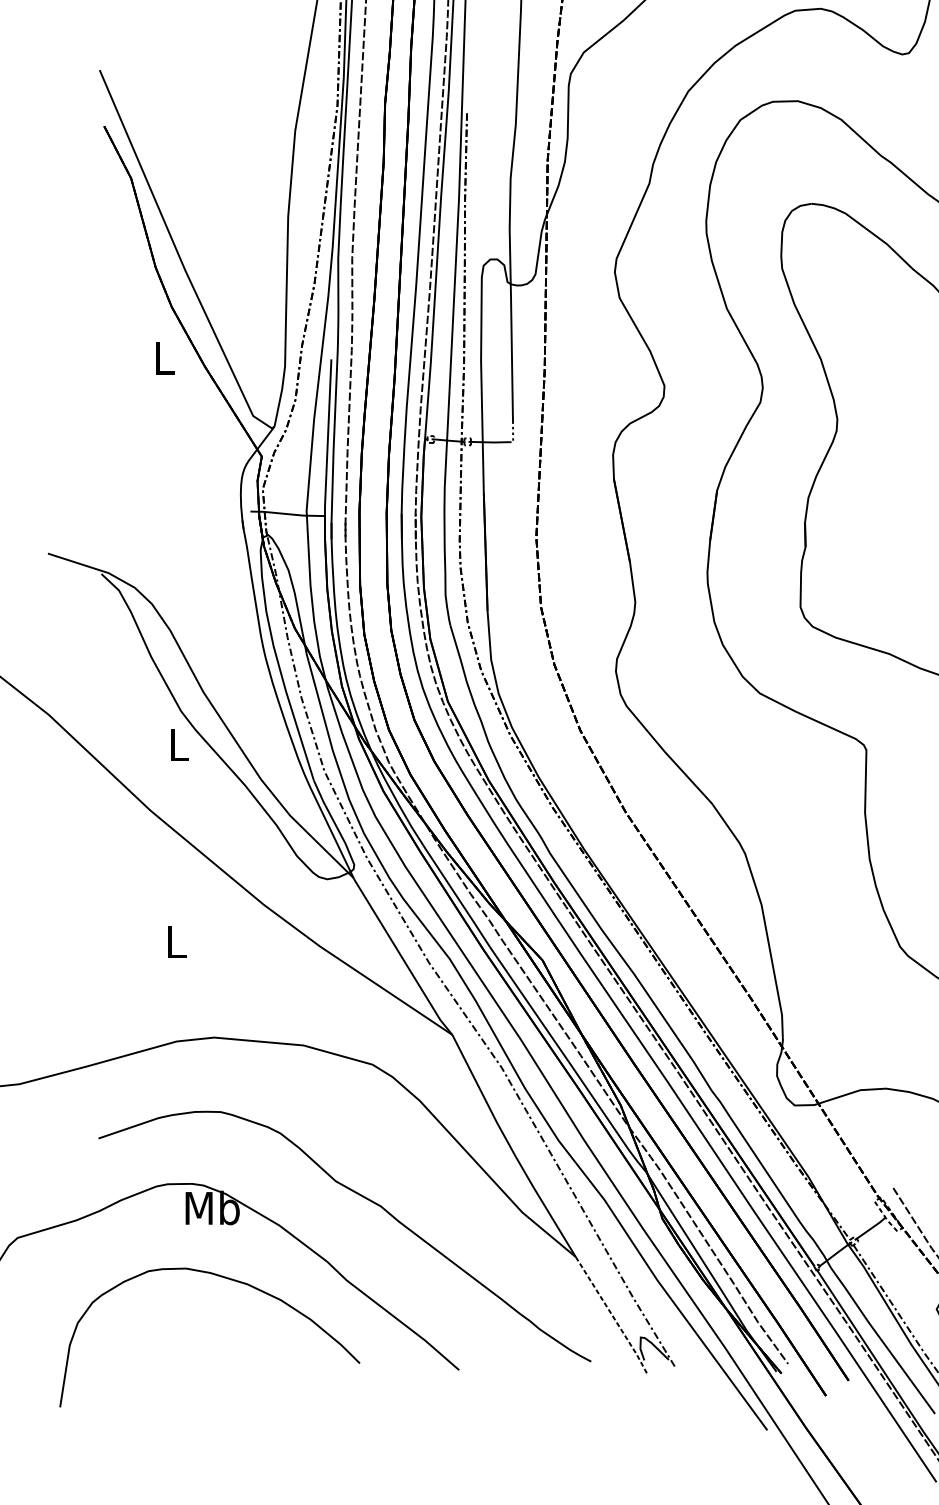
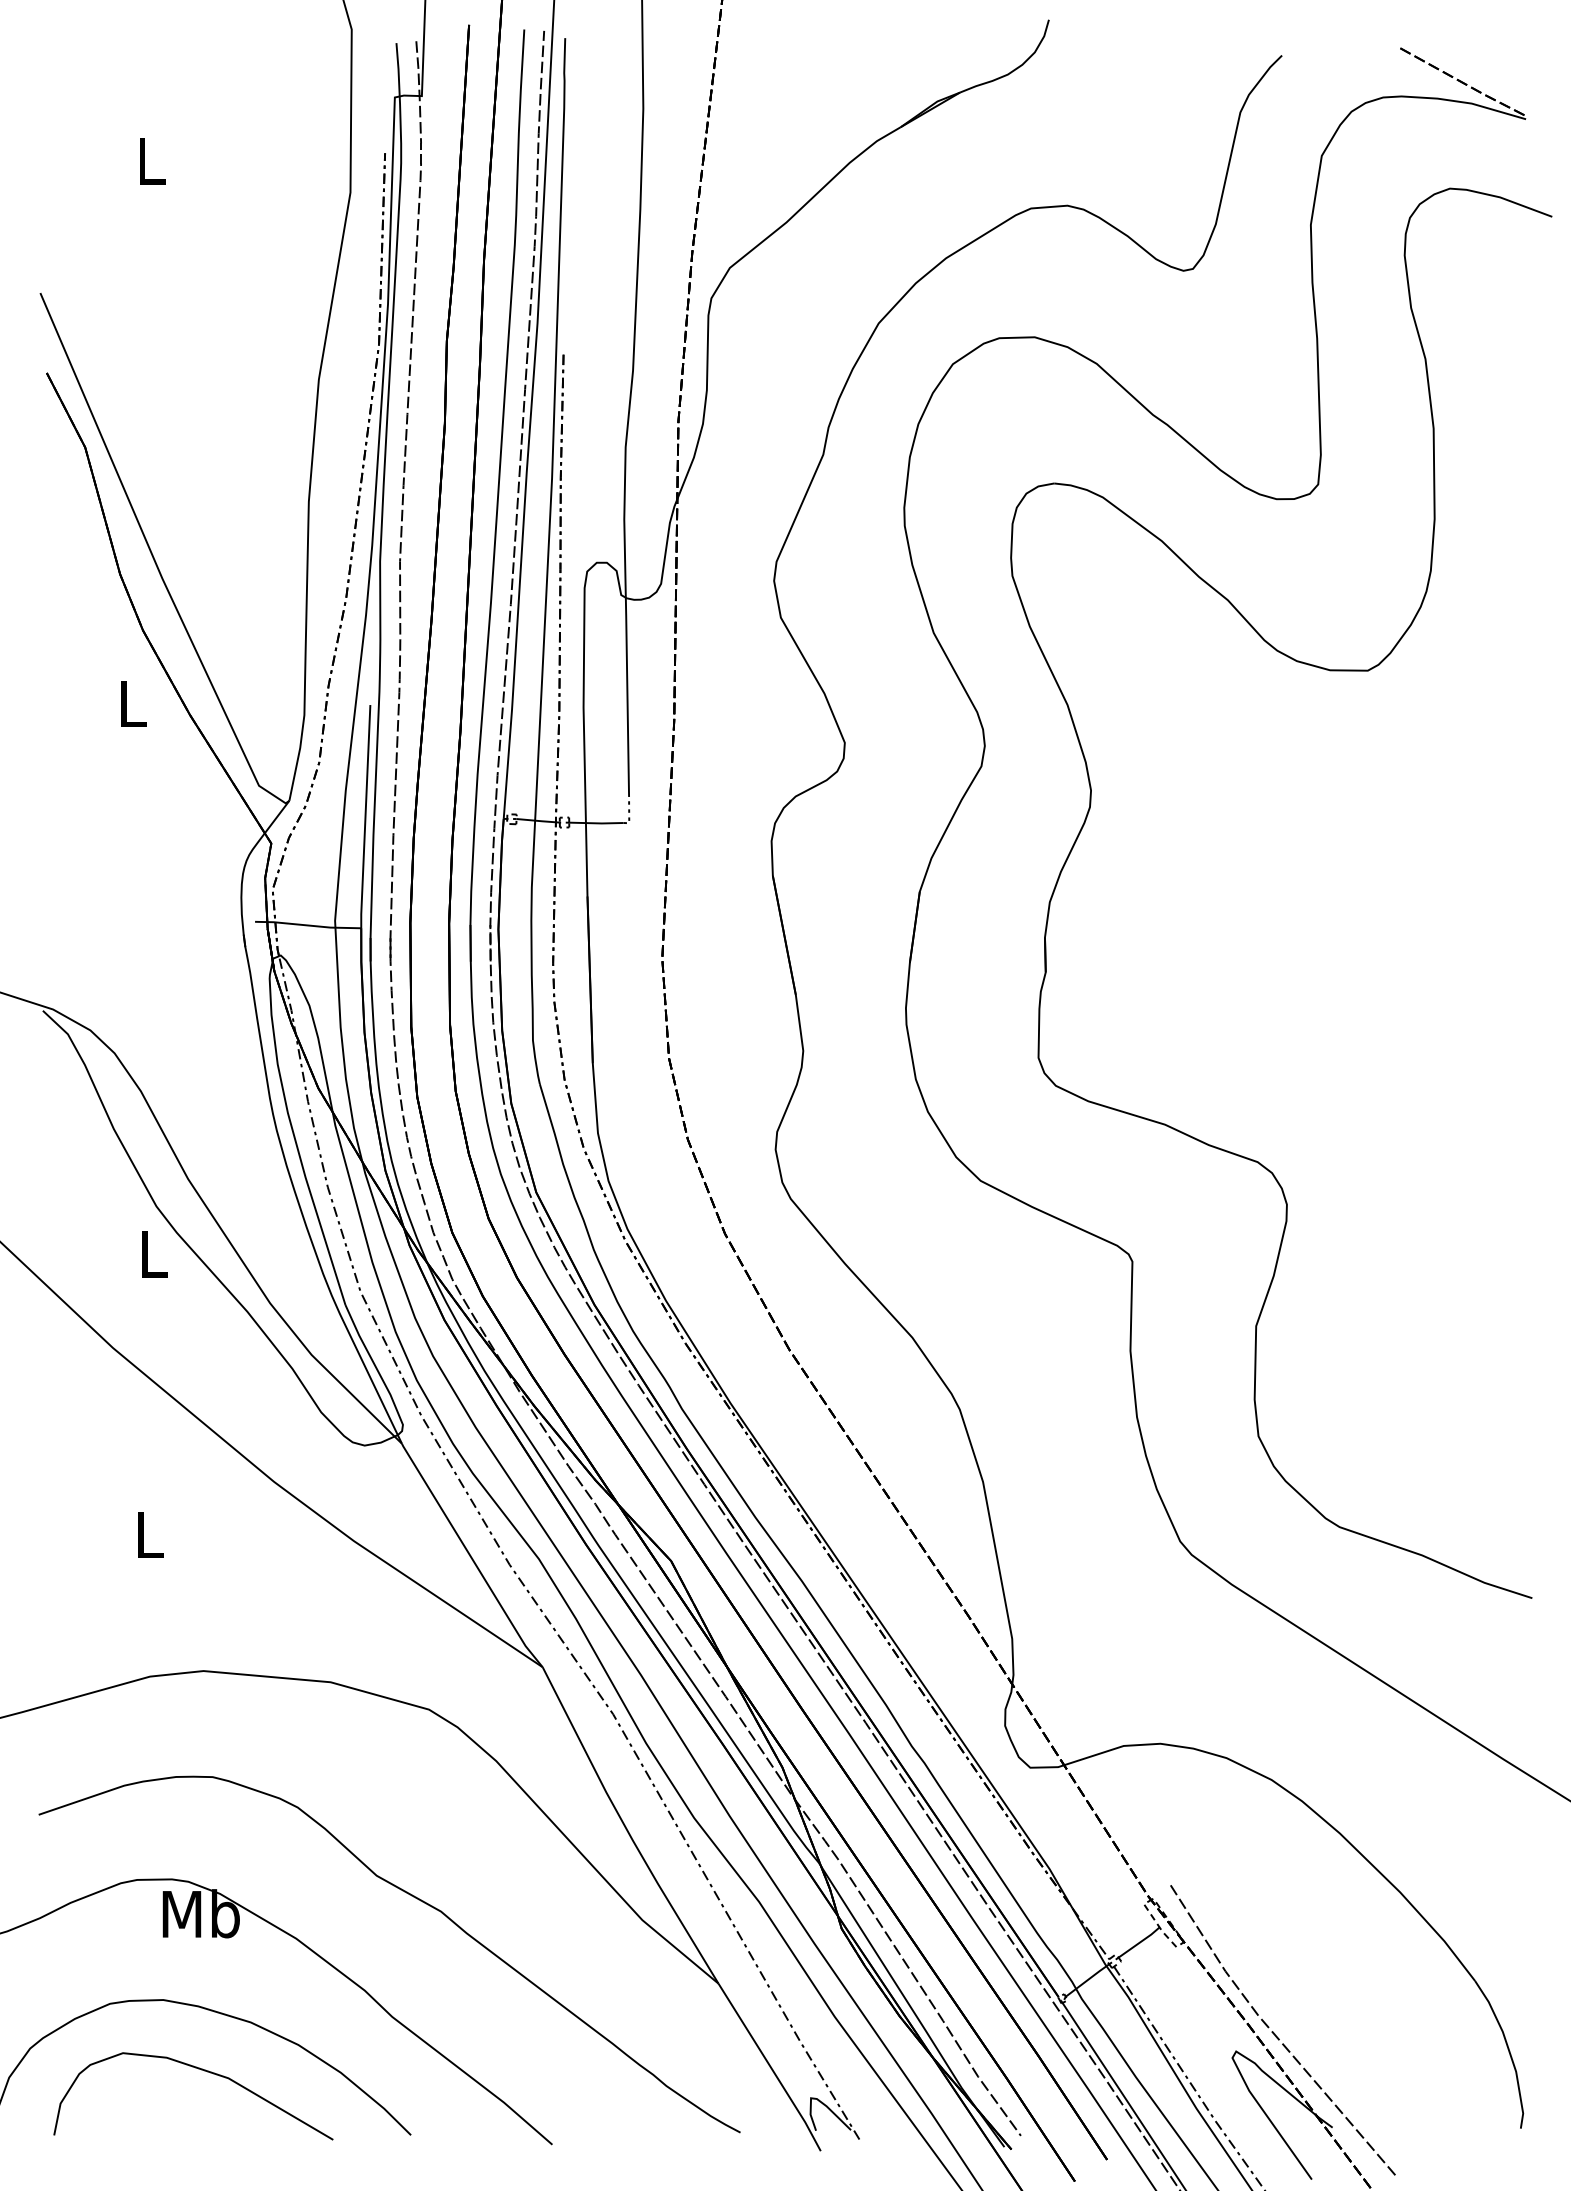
line: (612, 1315) -> (770, 2067), dashed -> solid
curve: (212, 1318) -> (201, 2070), added

